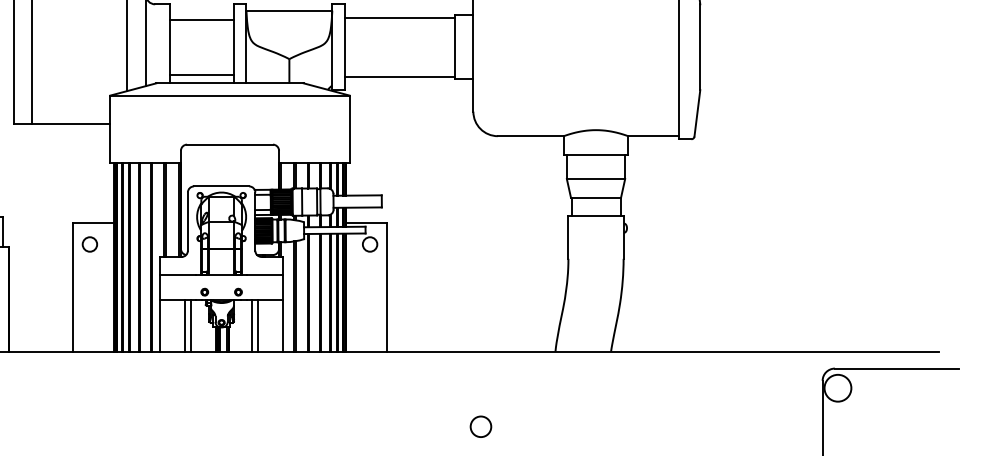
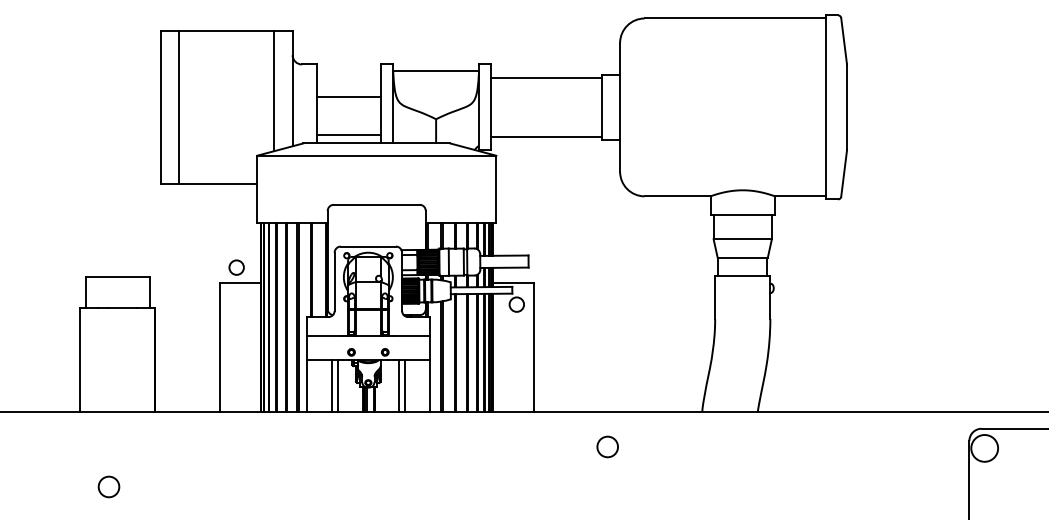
line: (201, 19) -> (348, 96), moved
circle: (89, 244) -> (236, 267), moved
circle: (480, 426) -> (607, 446), moved

